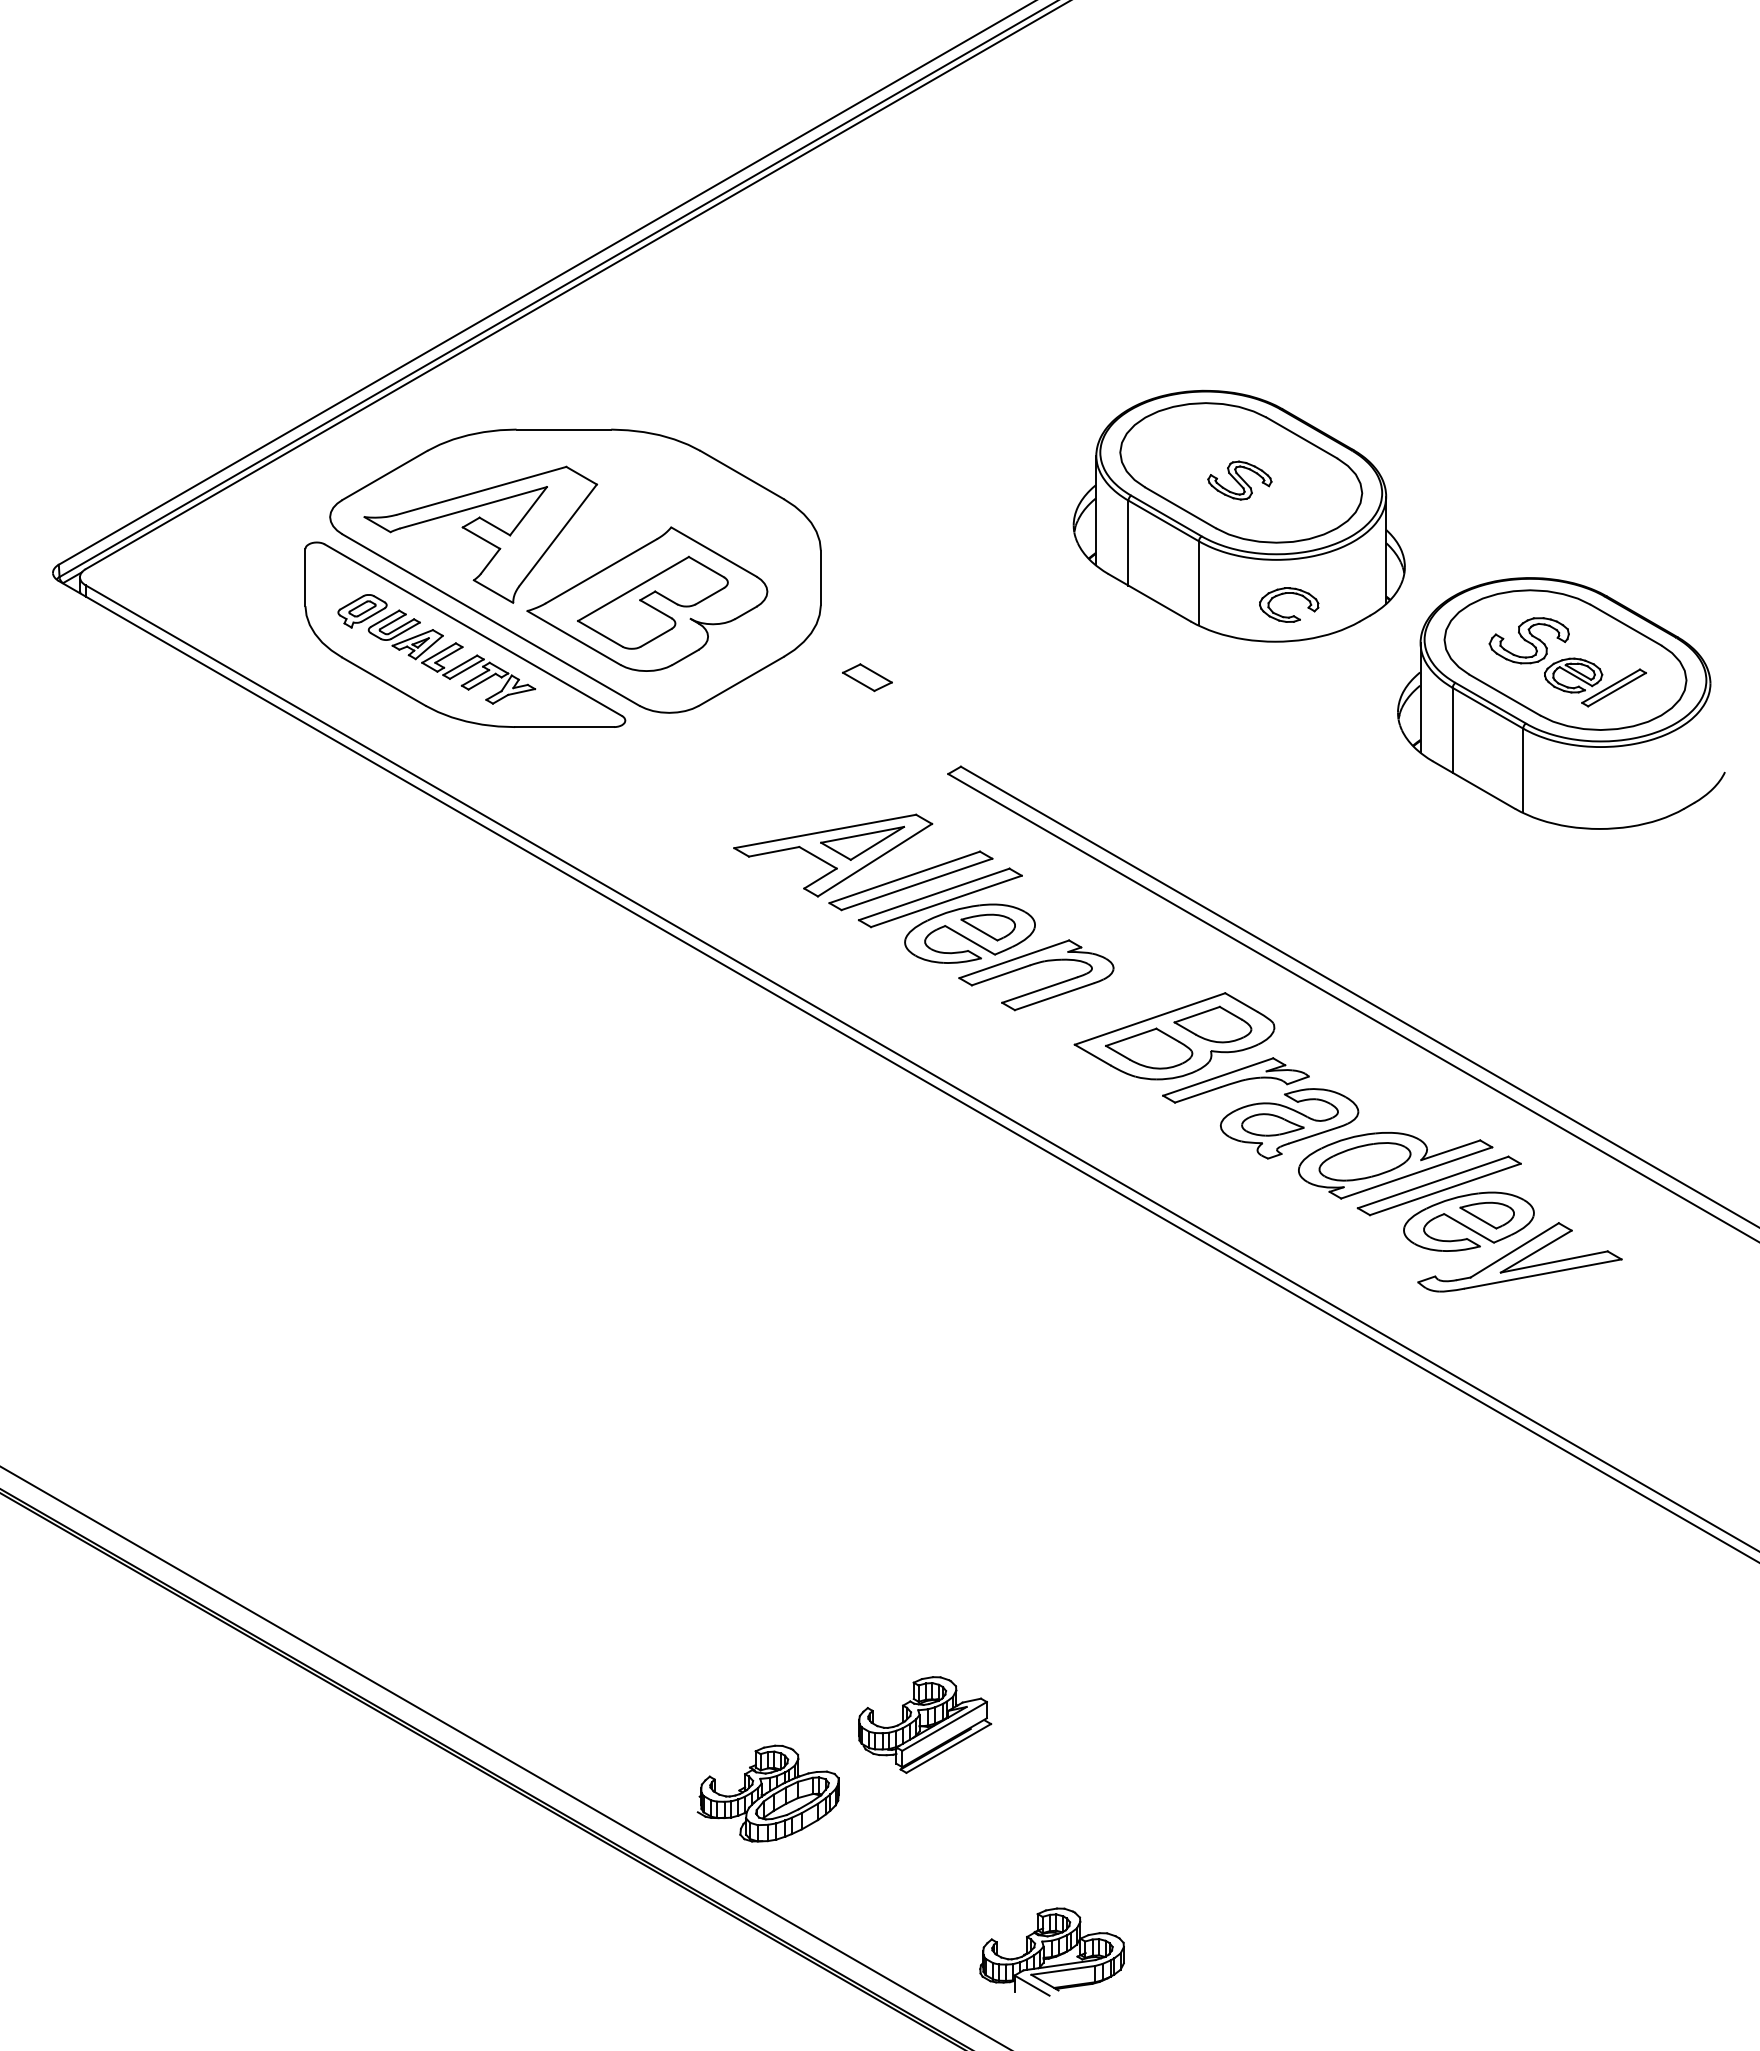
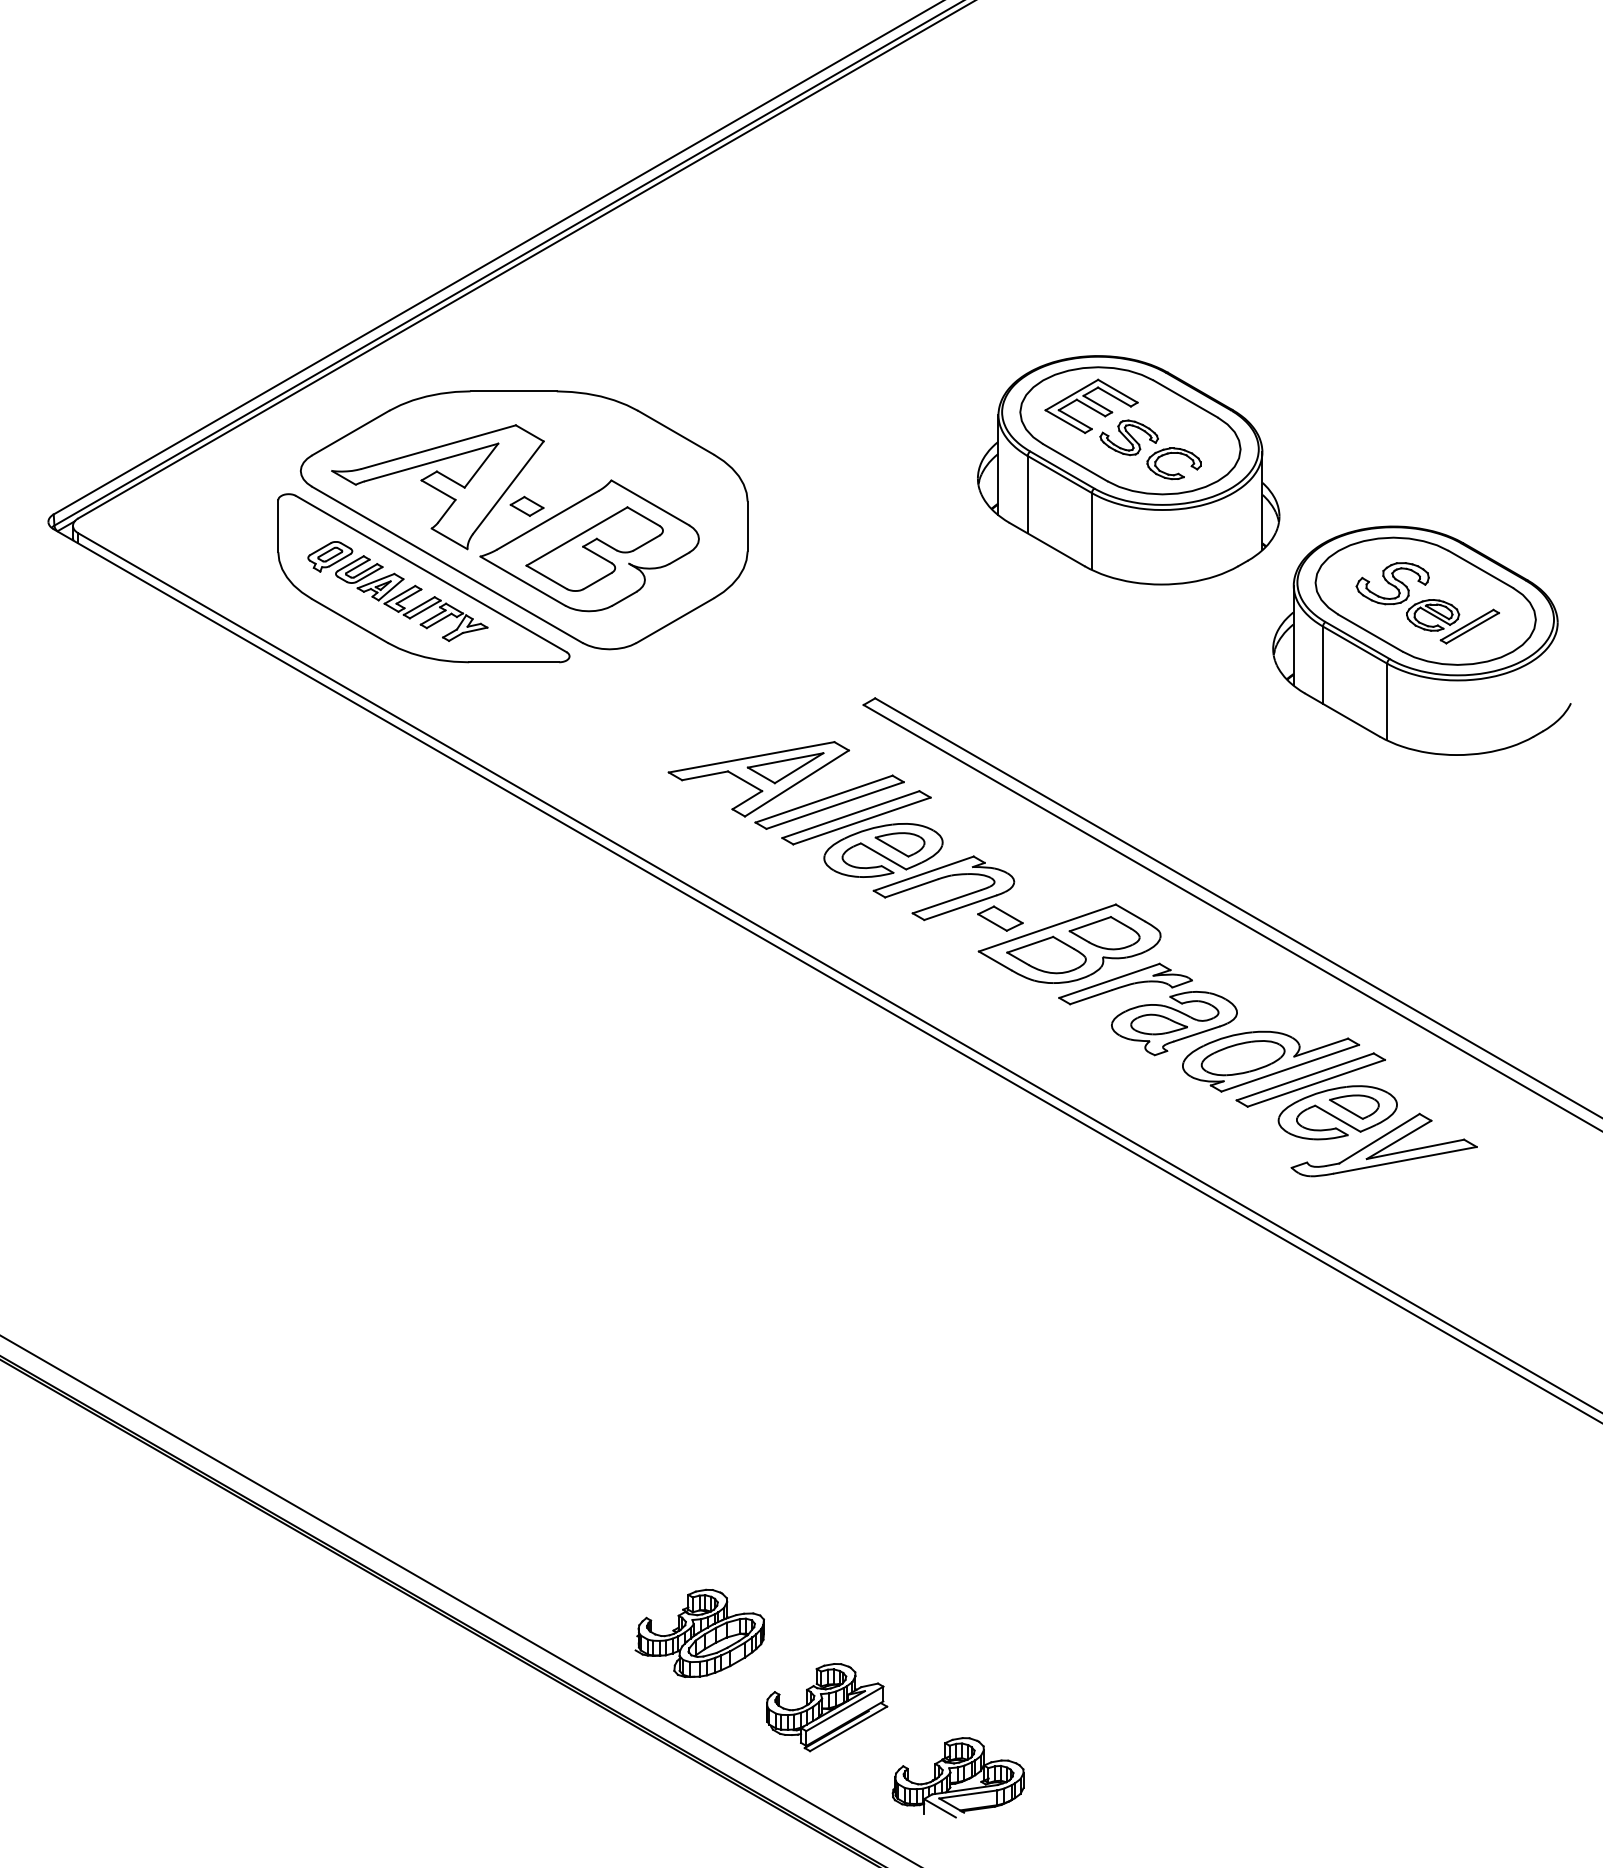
part: (1198, 445) -> (1091, 405), added
part: (578, 555) -> (526, 506), added
part: (1285, 594) -> (1170, 454), moved
part: (867, 677) -> (1000, 918), moved
part: (925, 1724) -> (827, 1707), moved

